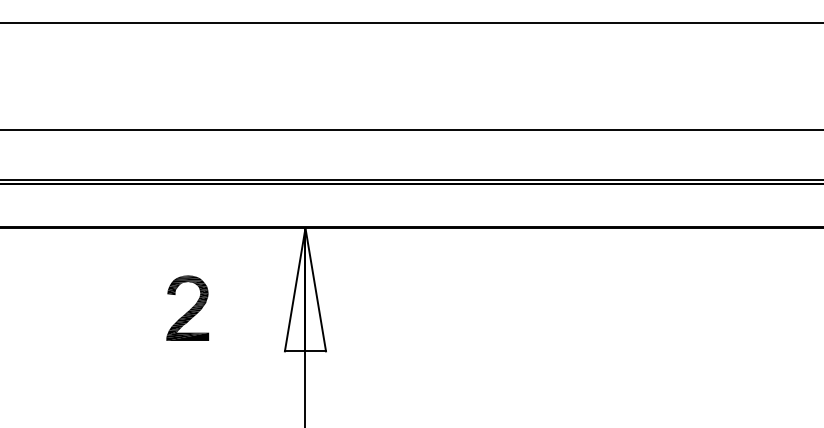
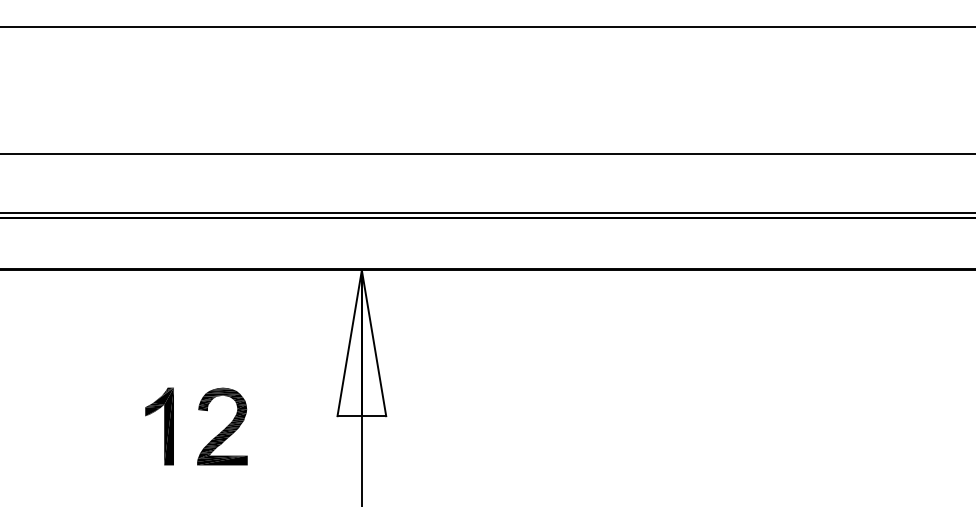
part: (187, 307) -> (222, 425), moved
part: (134, 359) -> (159, 425), added

